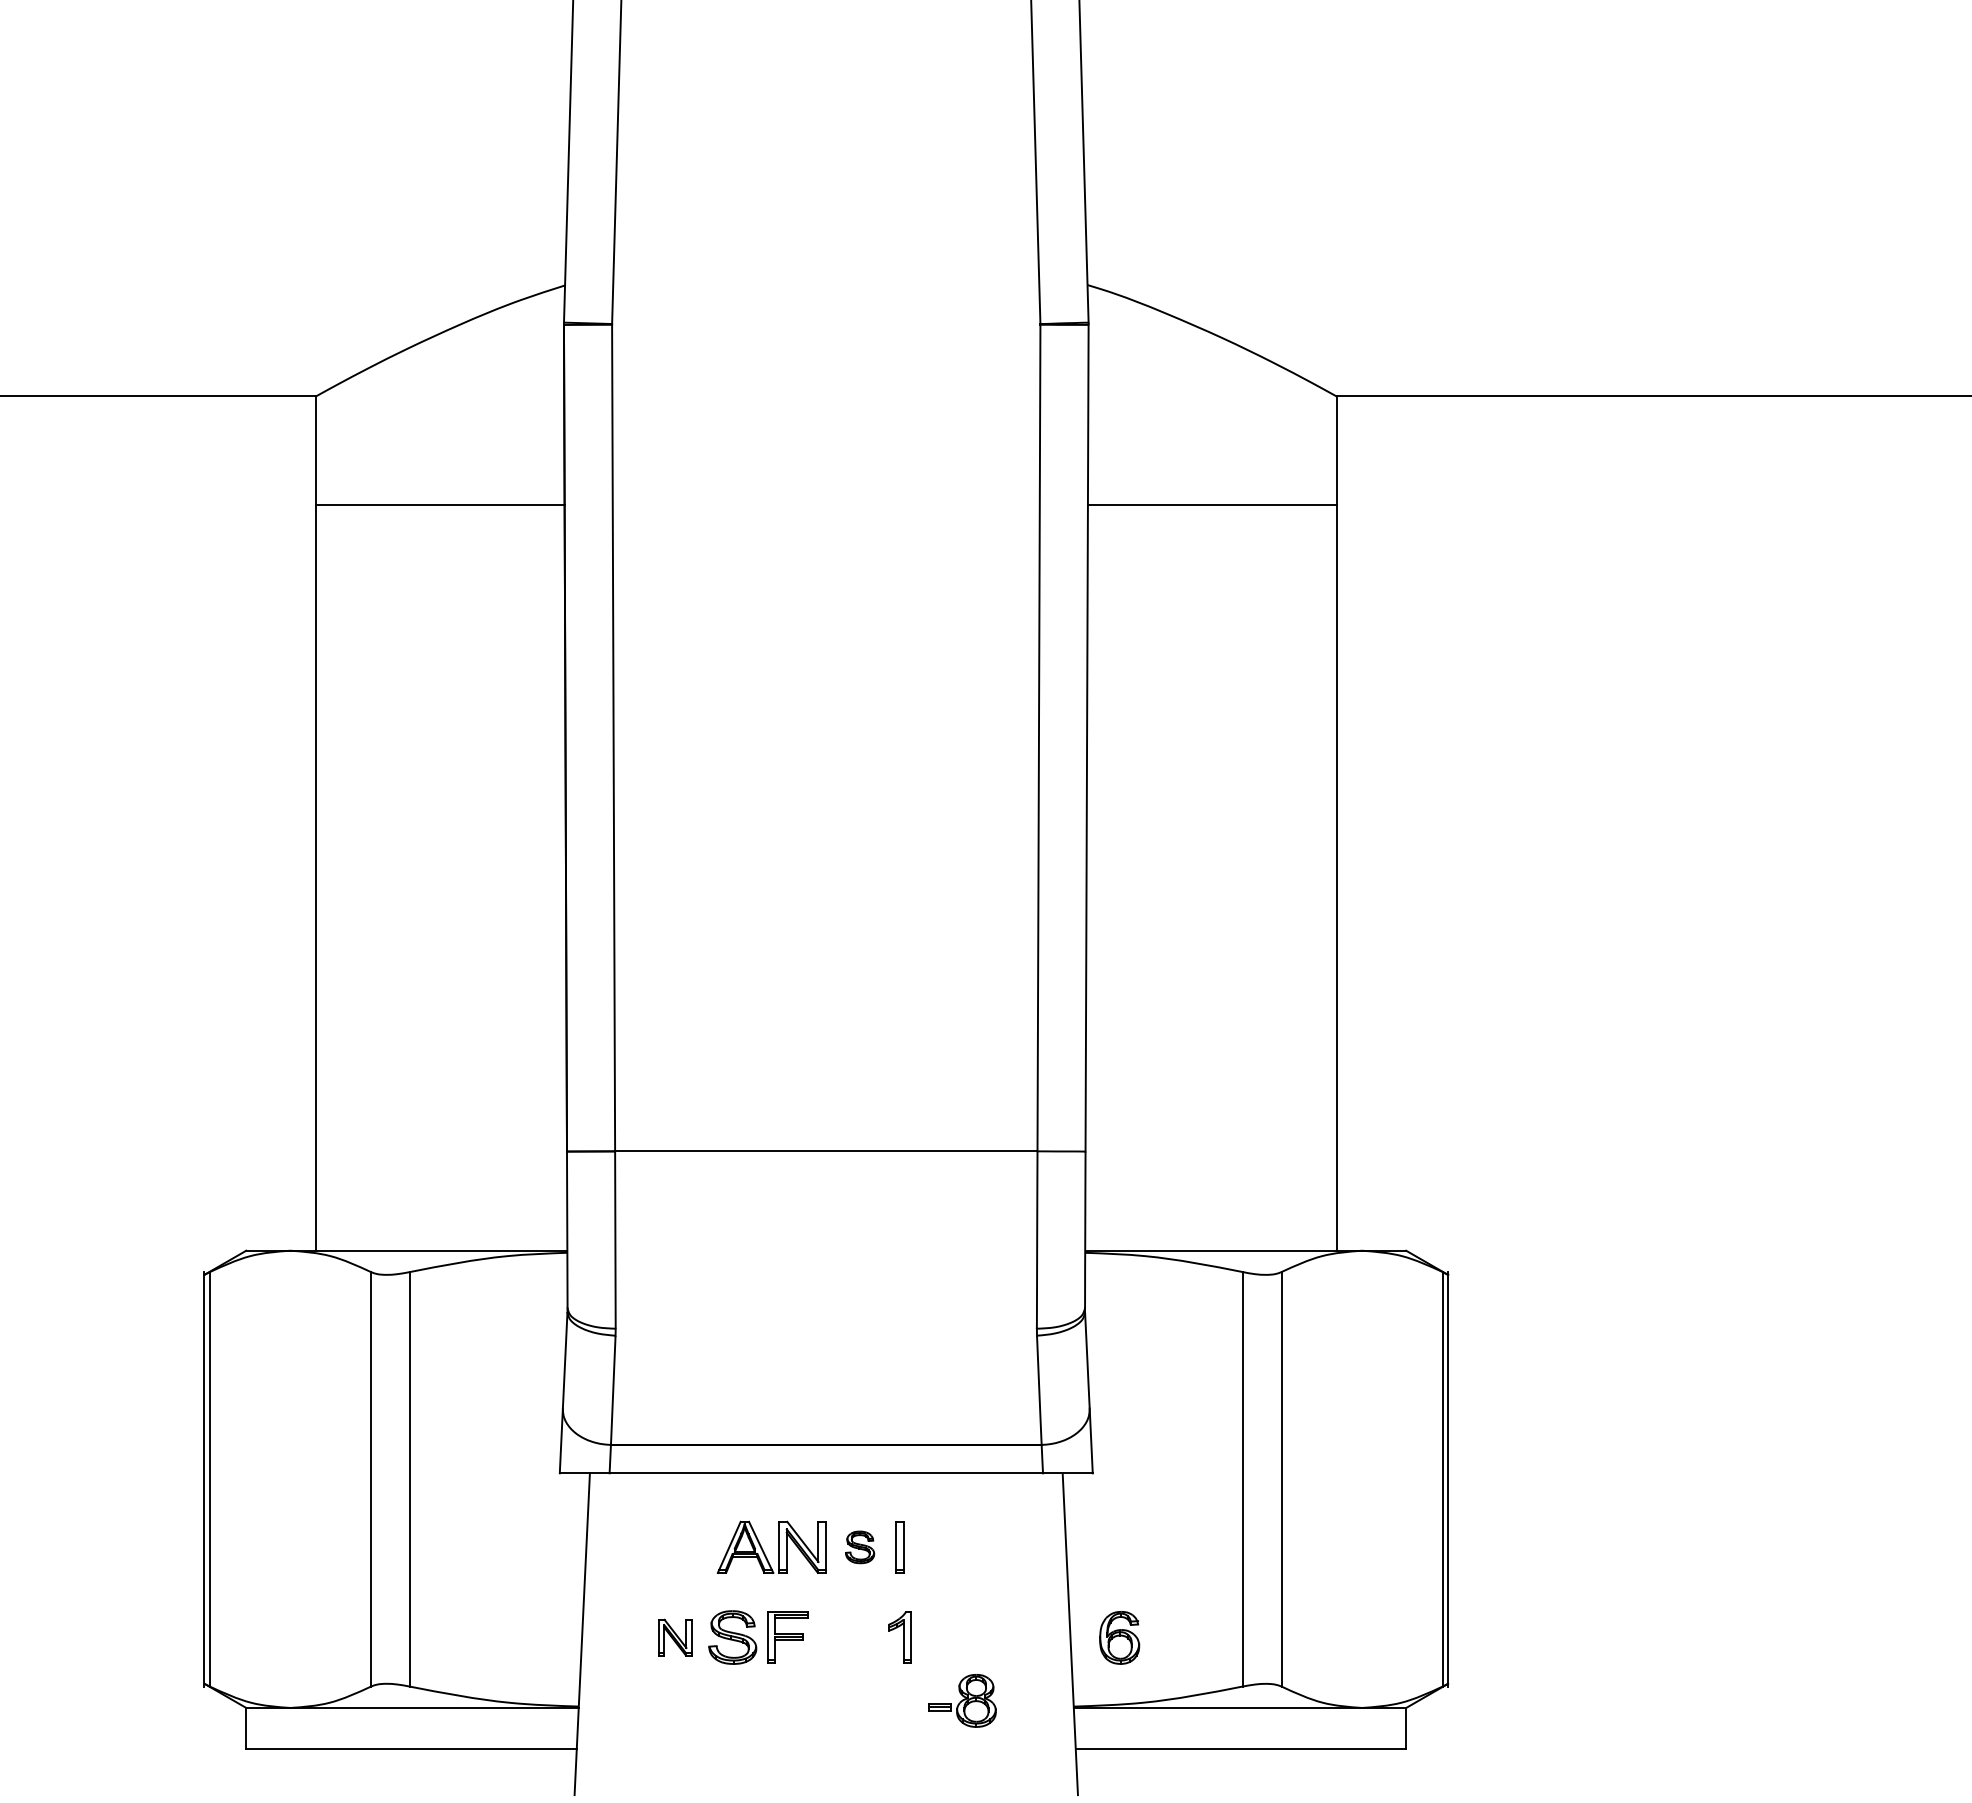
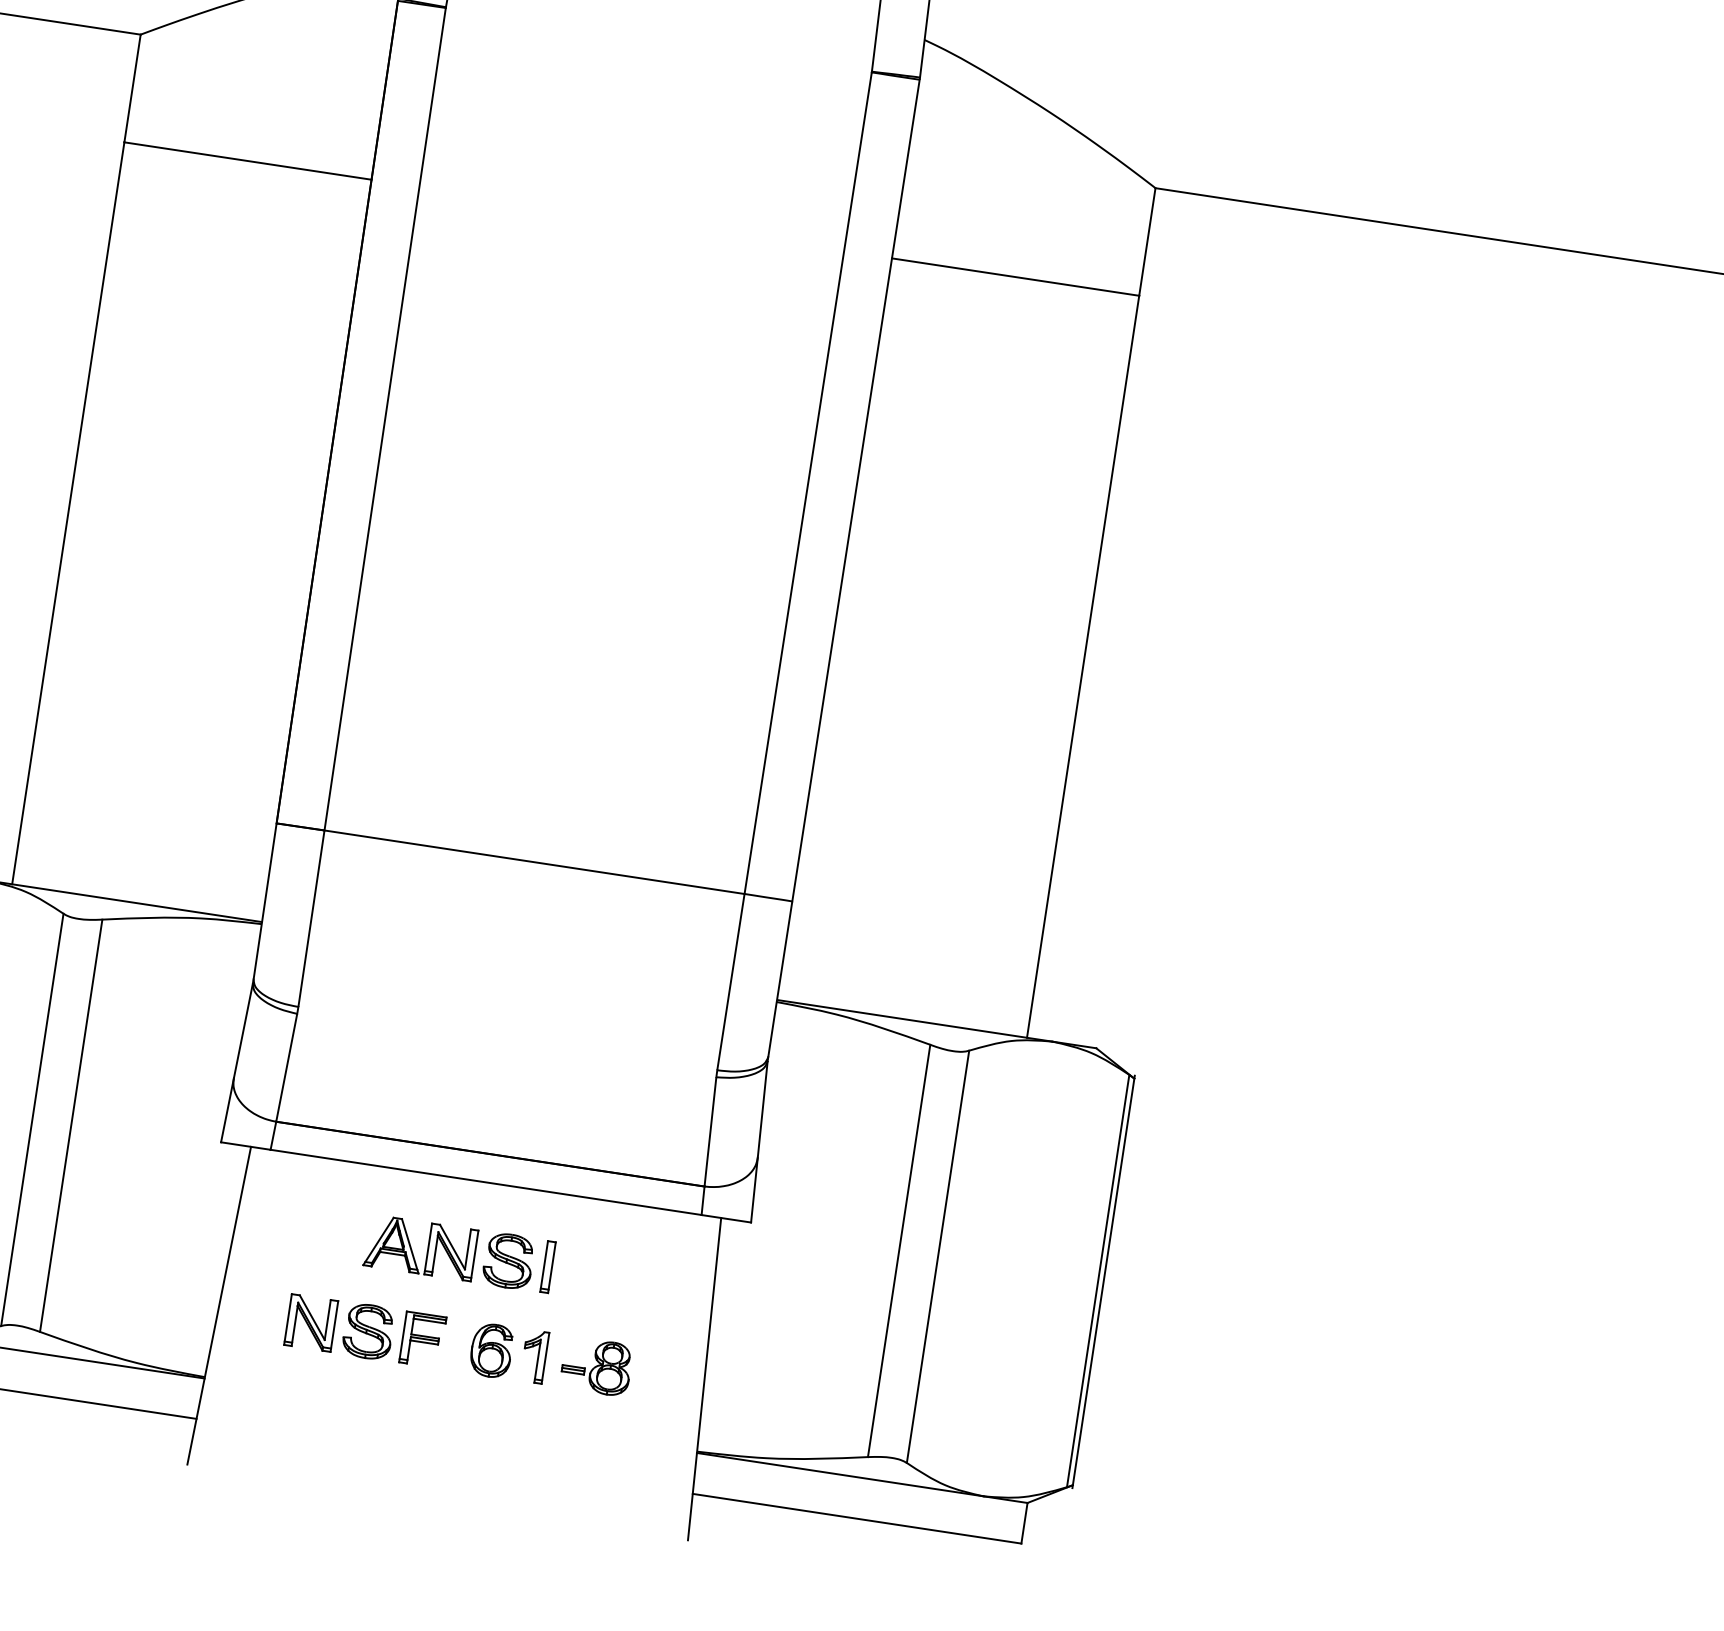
part: (859, 1547) -> (507, 1261), size x1.67
part: (675, 1637) -> (311, 1322), size x1.43
part: (1119, 1637) -> (491, 1350), moved
part: (962, 1700) -> (596, 1366), moved

